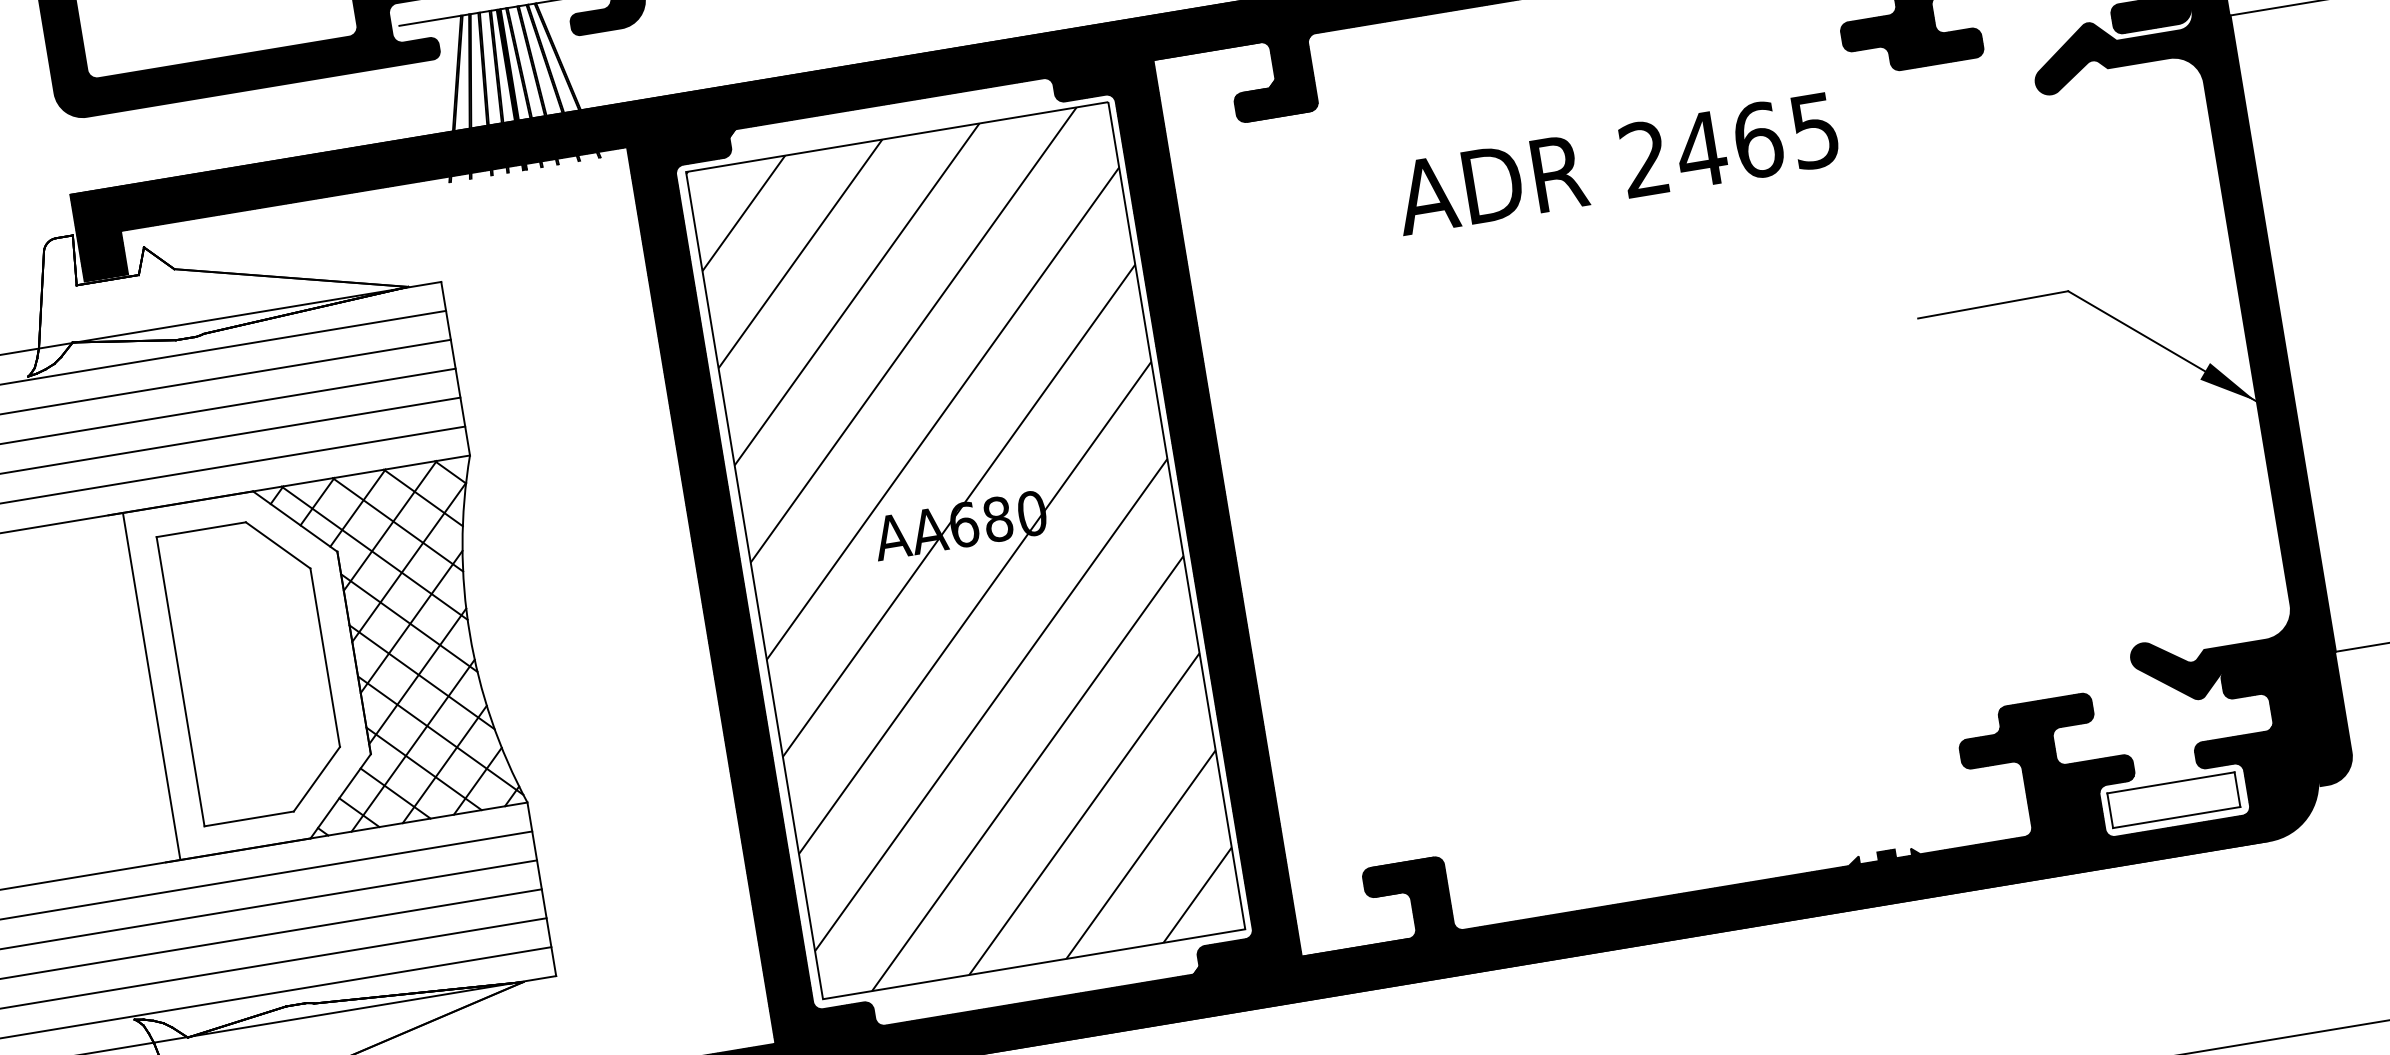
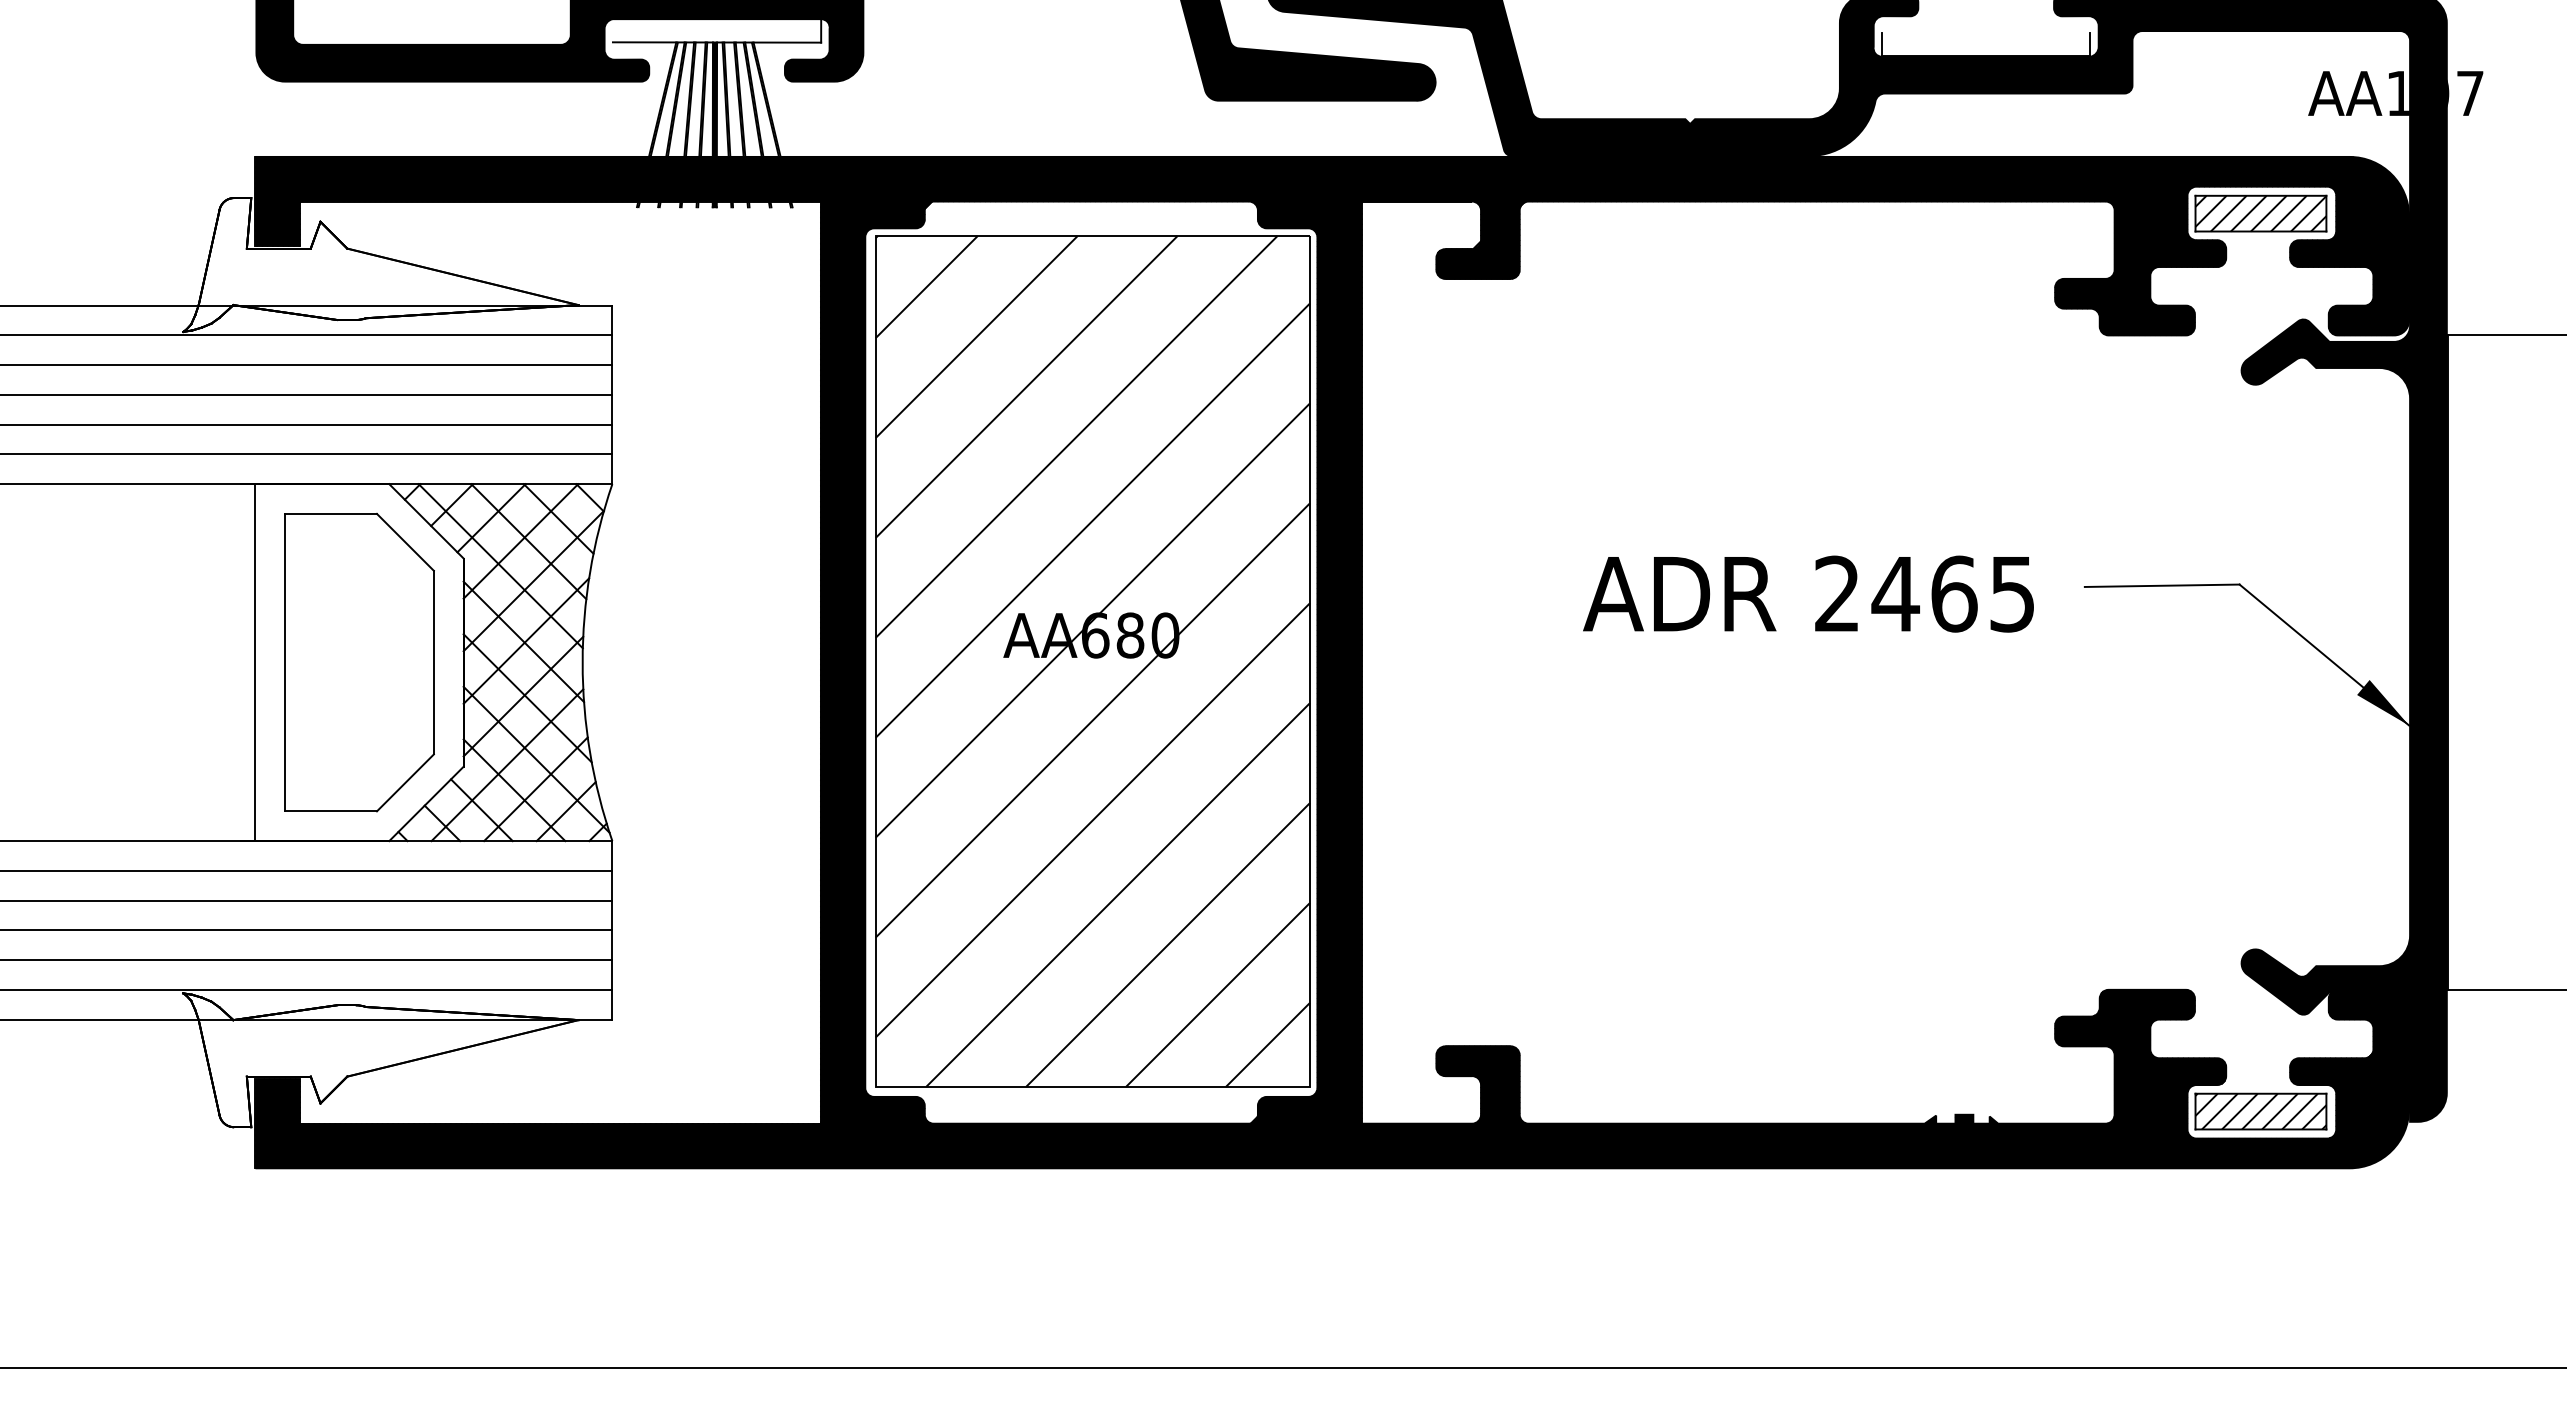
text: (1616, 163) -> (1808, 593), moved
hatch: (2173, 800) -> (2260, 1111), added

